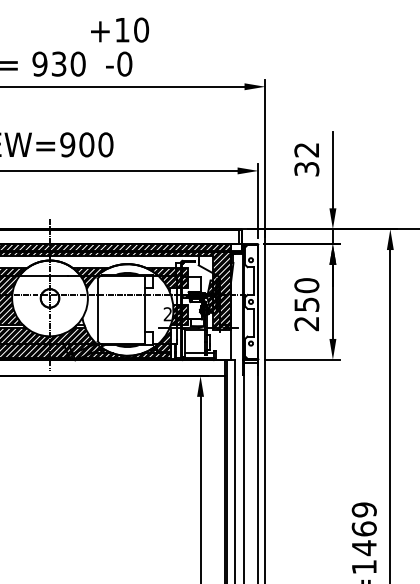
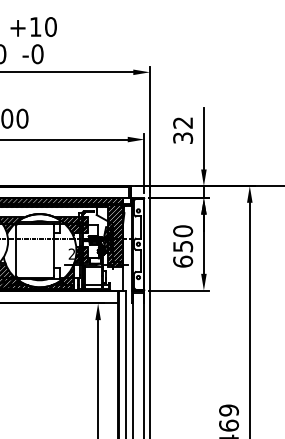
text: (306, 323) -> (182, 261), 250 -> 650

